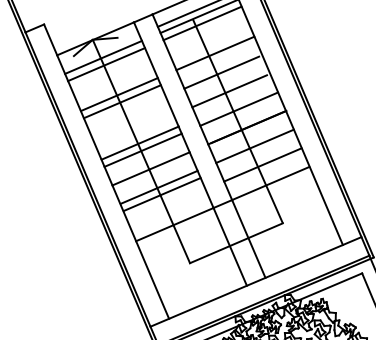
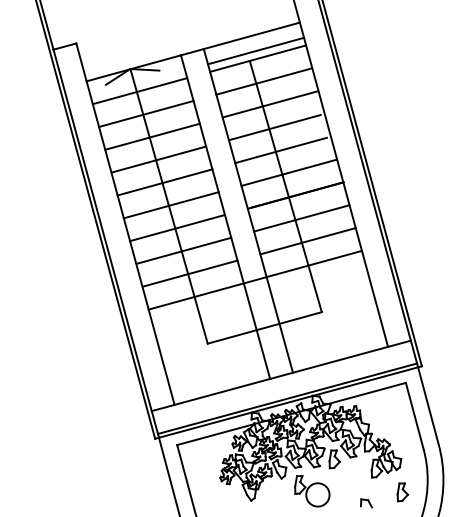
line: (202, 23) -> (264, 81), moved
line: (106, 64) -> (146, 113), moved
line: (122, 101) -> (158, 159), moved
line: (139, 143) -> (164, 182), moved
line: (162, 194) -> (190, 273), moved

